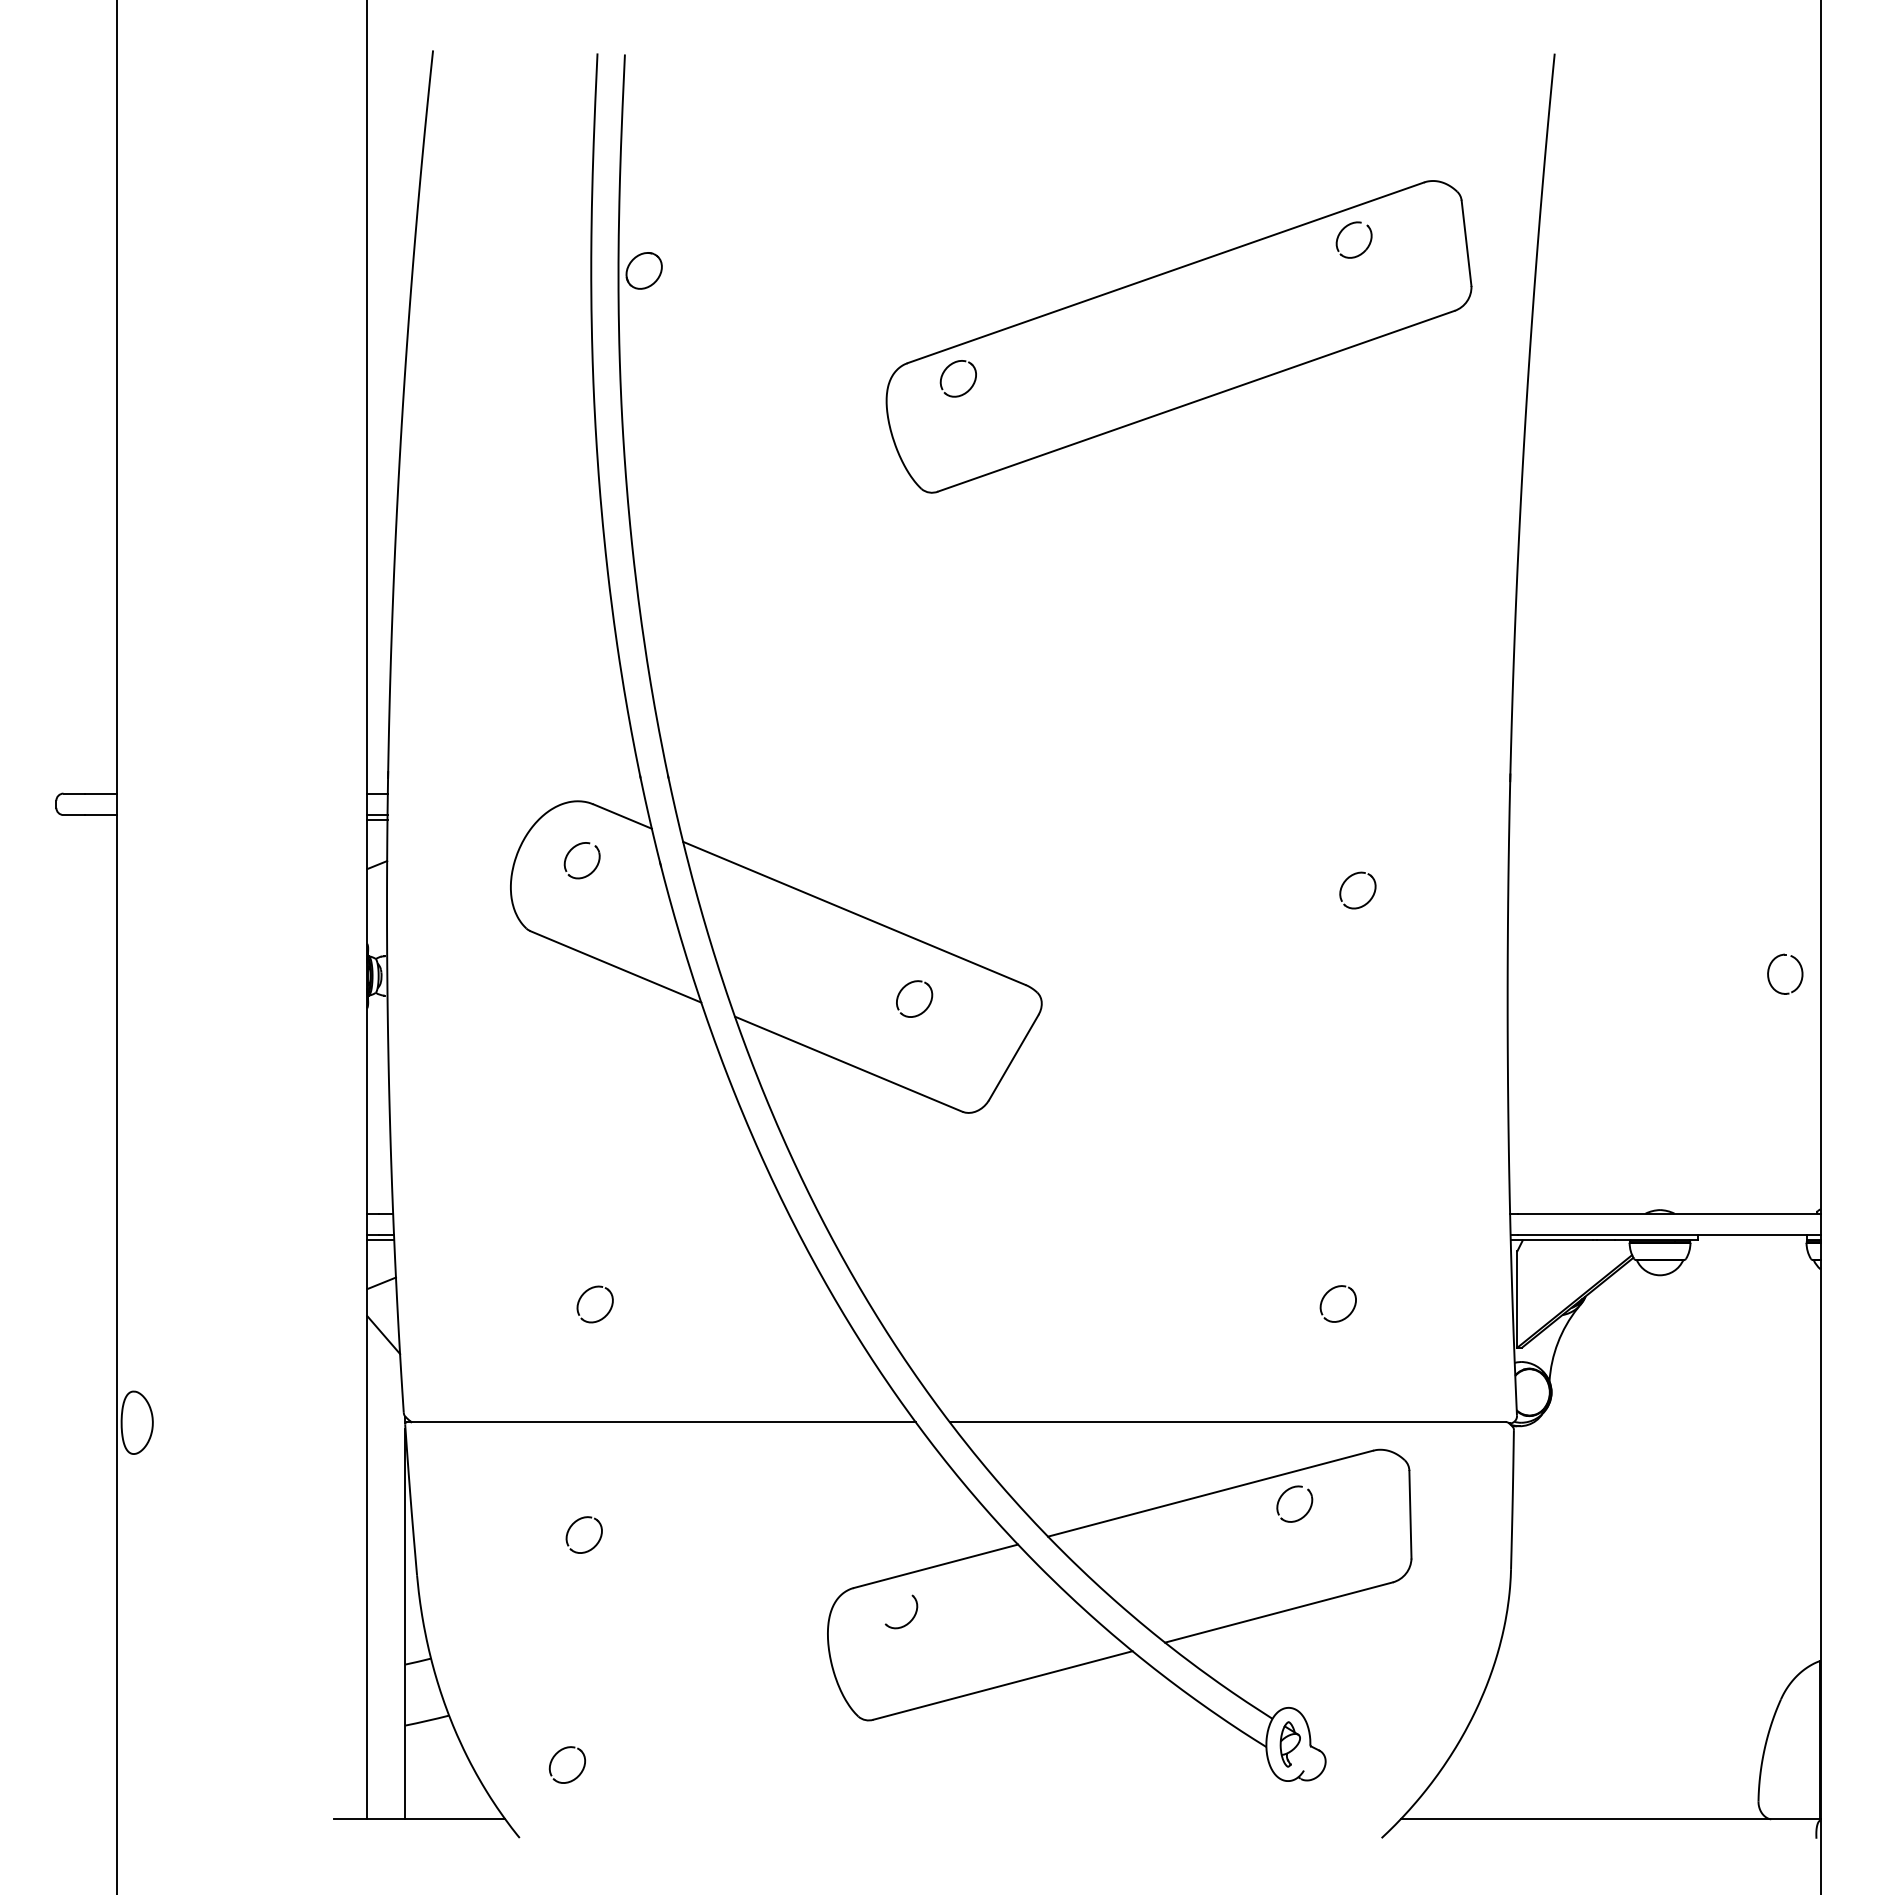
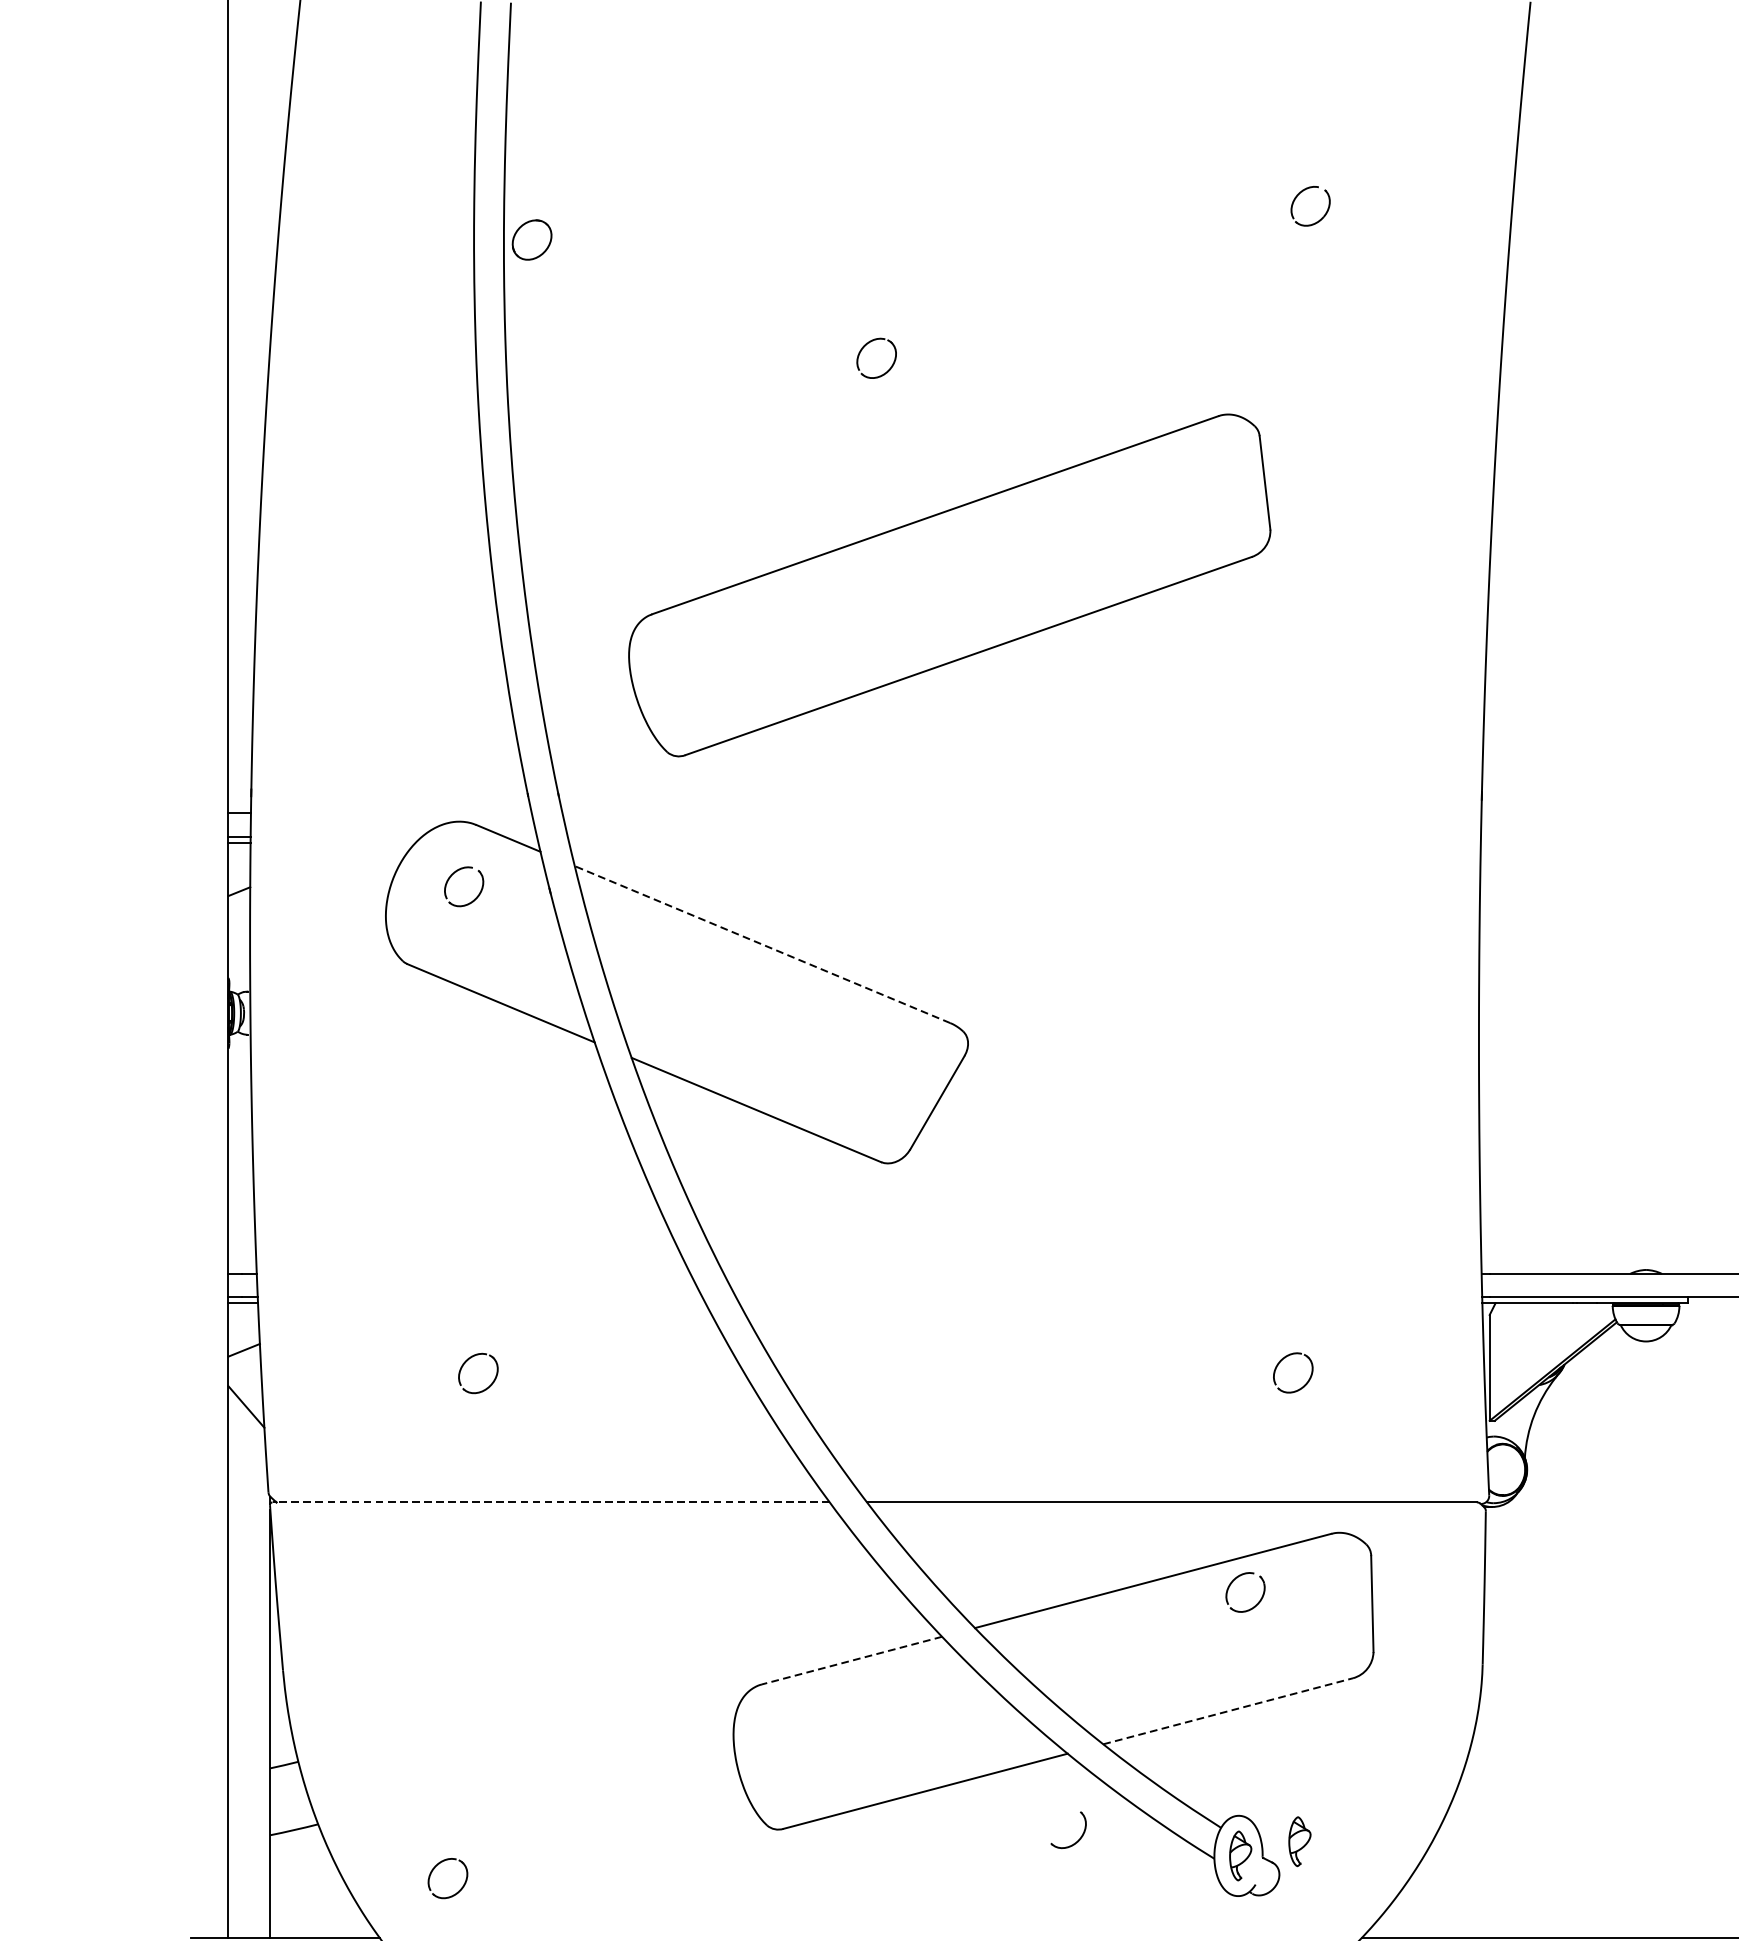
part: (1178, 336) -> (949, 585), moved
part: (1348, 879) -> (1304, 907), removed
line: (854, 913) -> (762, 944), solid -> dashed
part: (904, 988) -> (817, 1026), removed
line: (661, 1422) -> (551, 1502), solid -> dashed
part: (572, 1526) -> (453, 1616), removed
line: (935, 1566) -> (851, 1660), solid -> dashed
line: (1278, 1612) -> (1227, 1711), solid -> dashed
part: (911, 1618) -> (1079, 1837), moved
part: (1343, 1731) -> (1298, 1841), added

